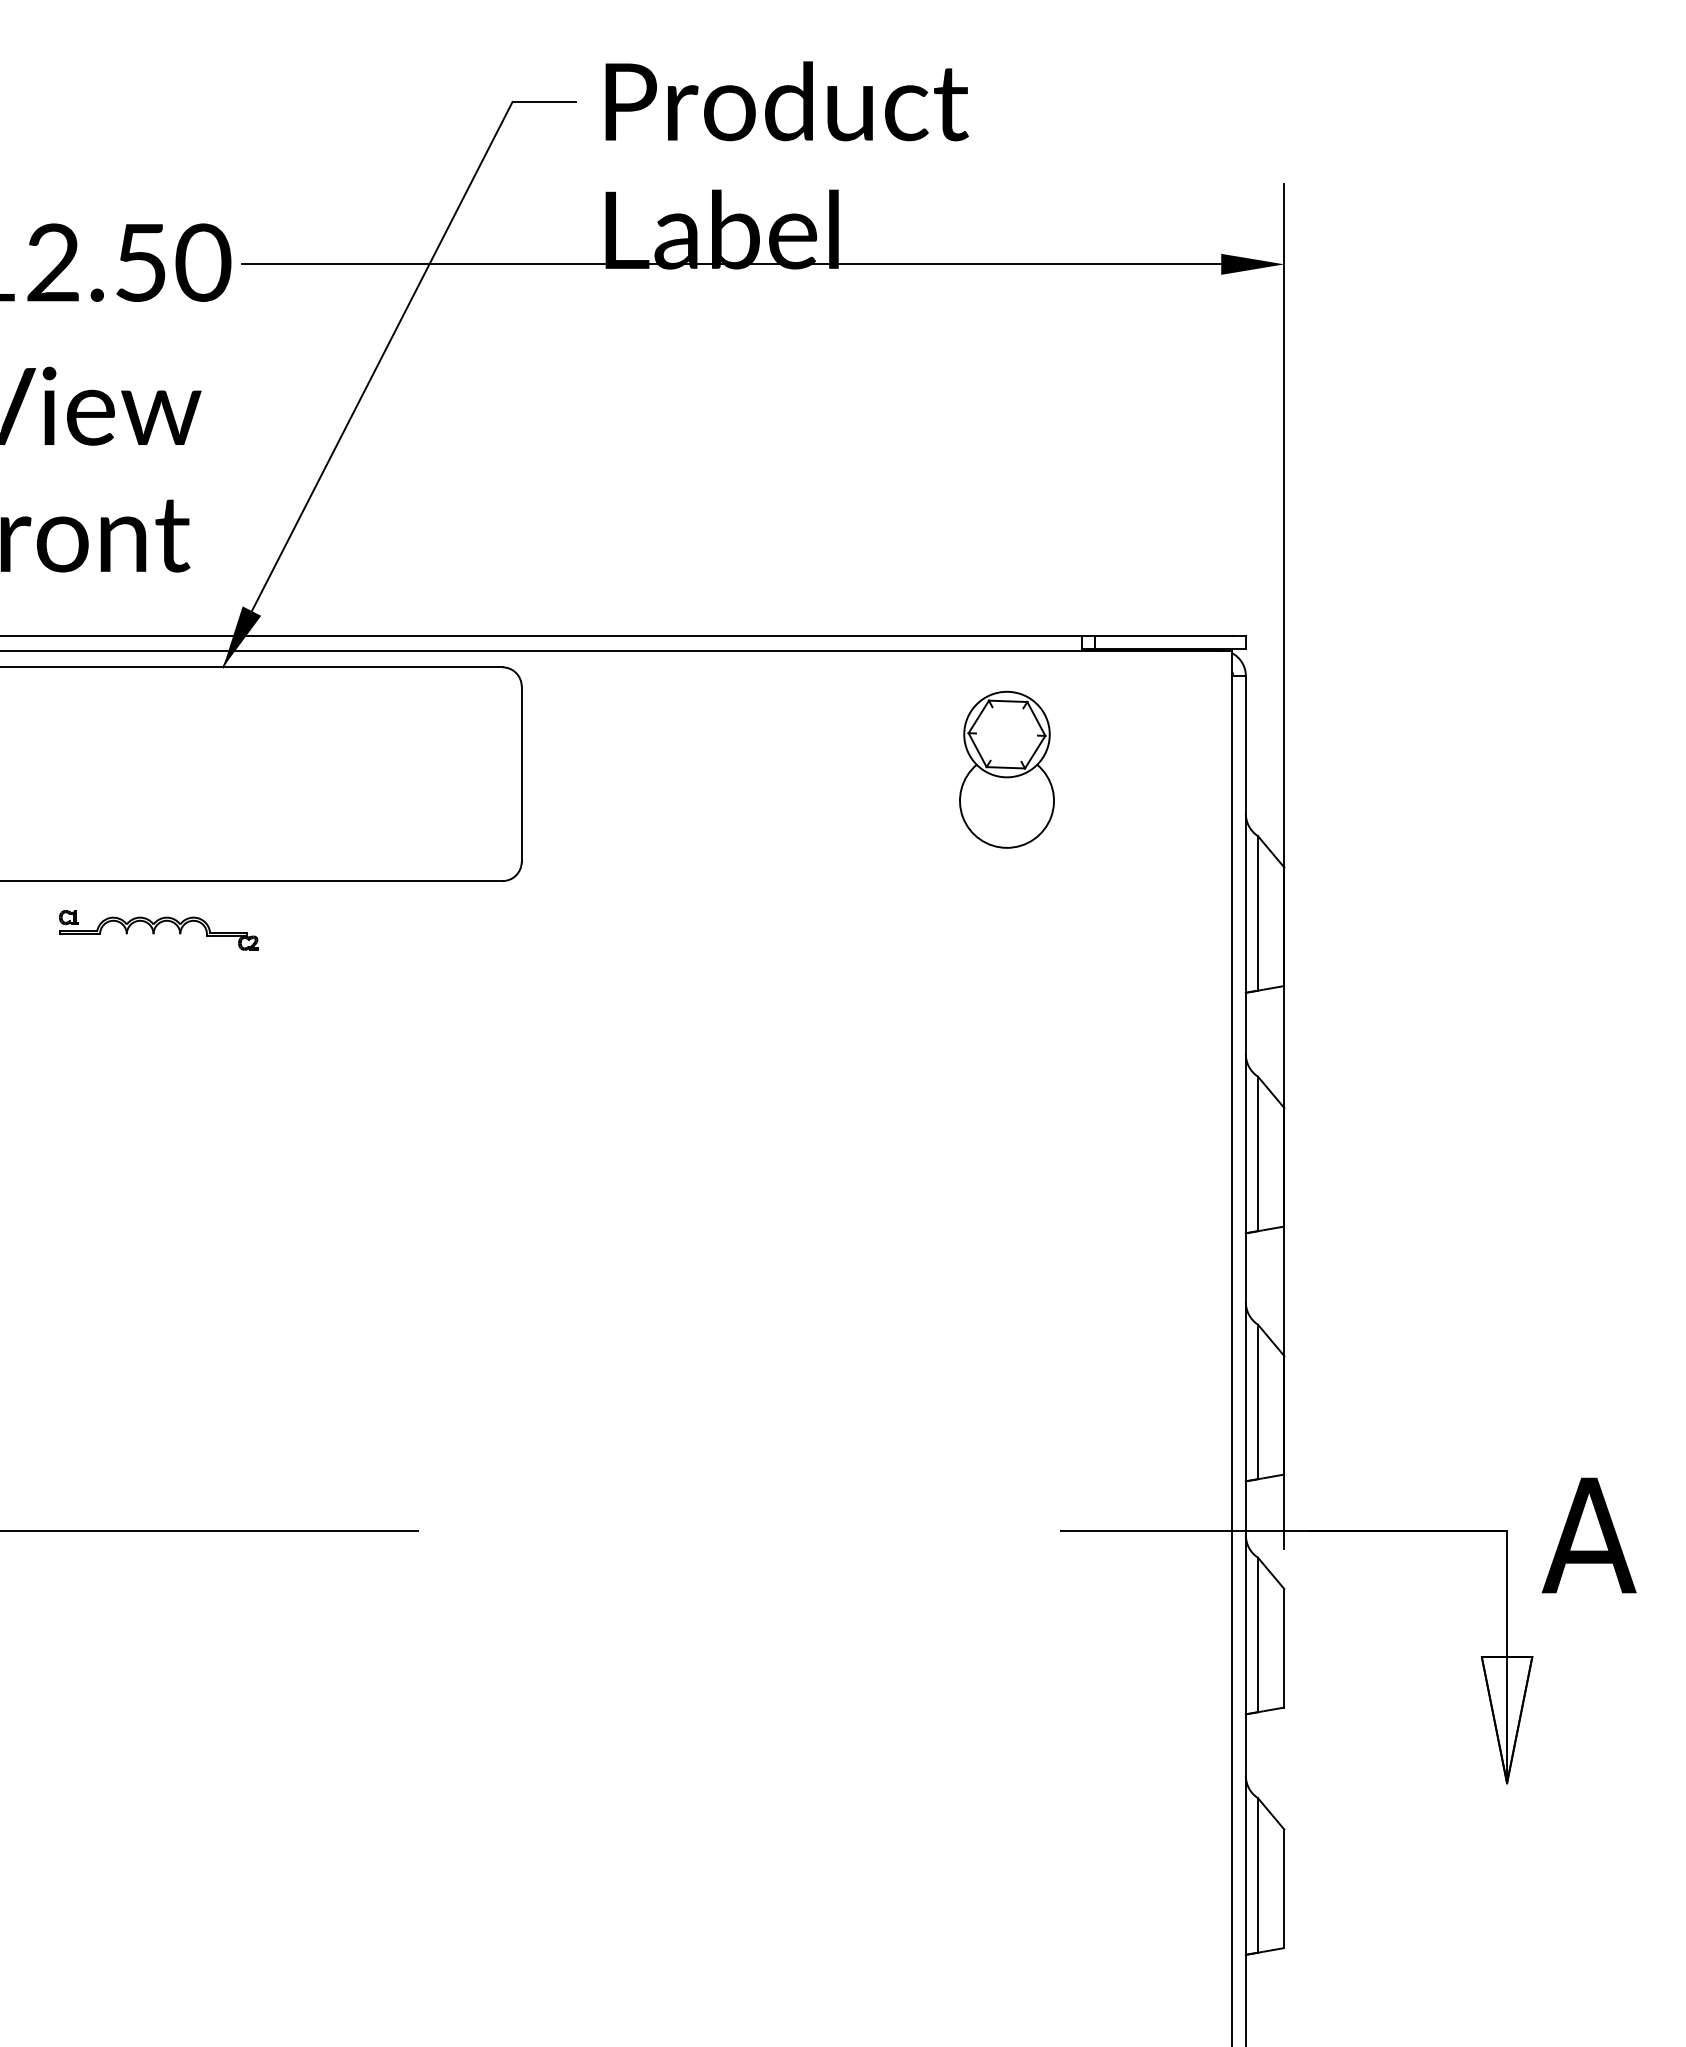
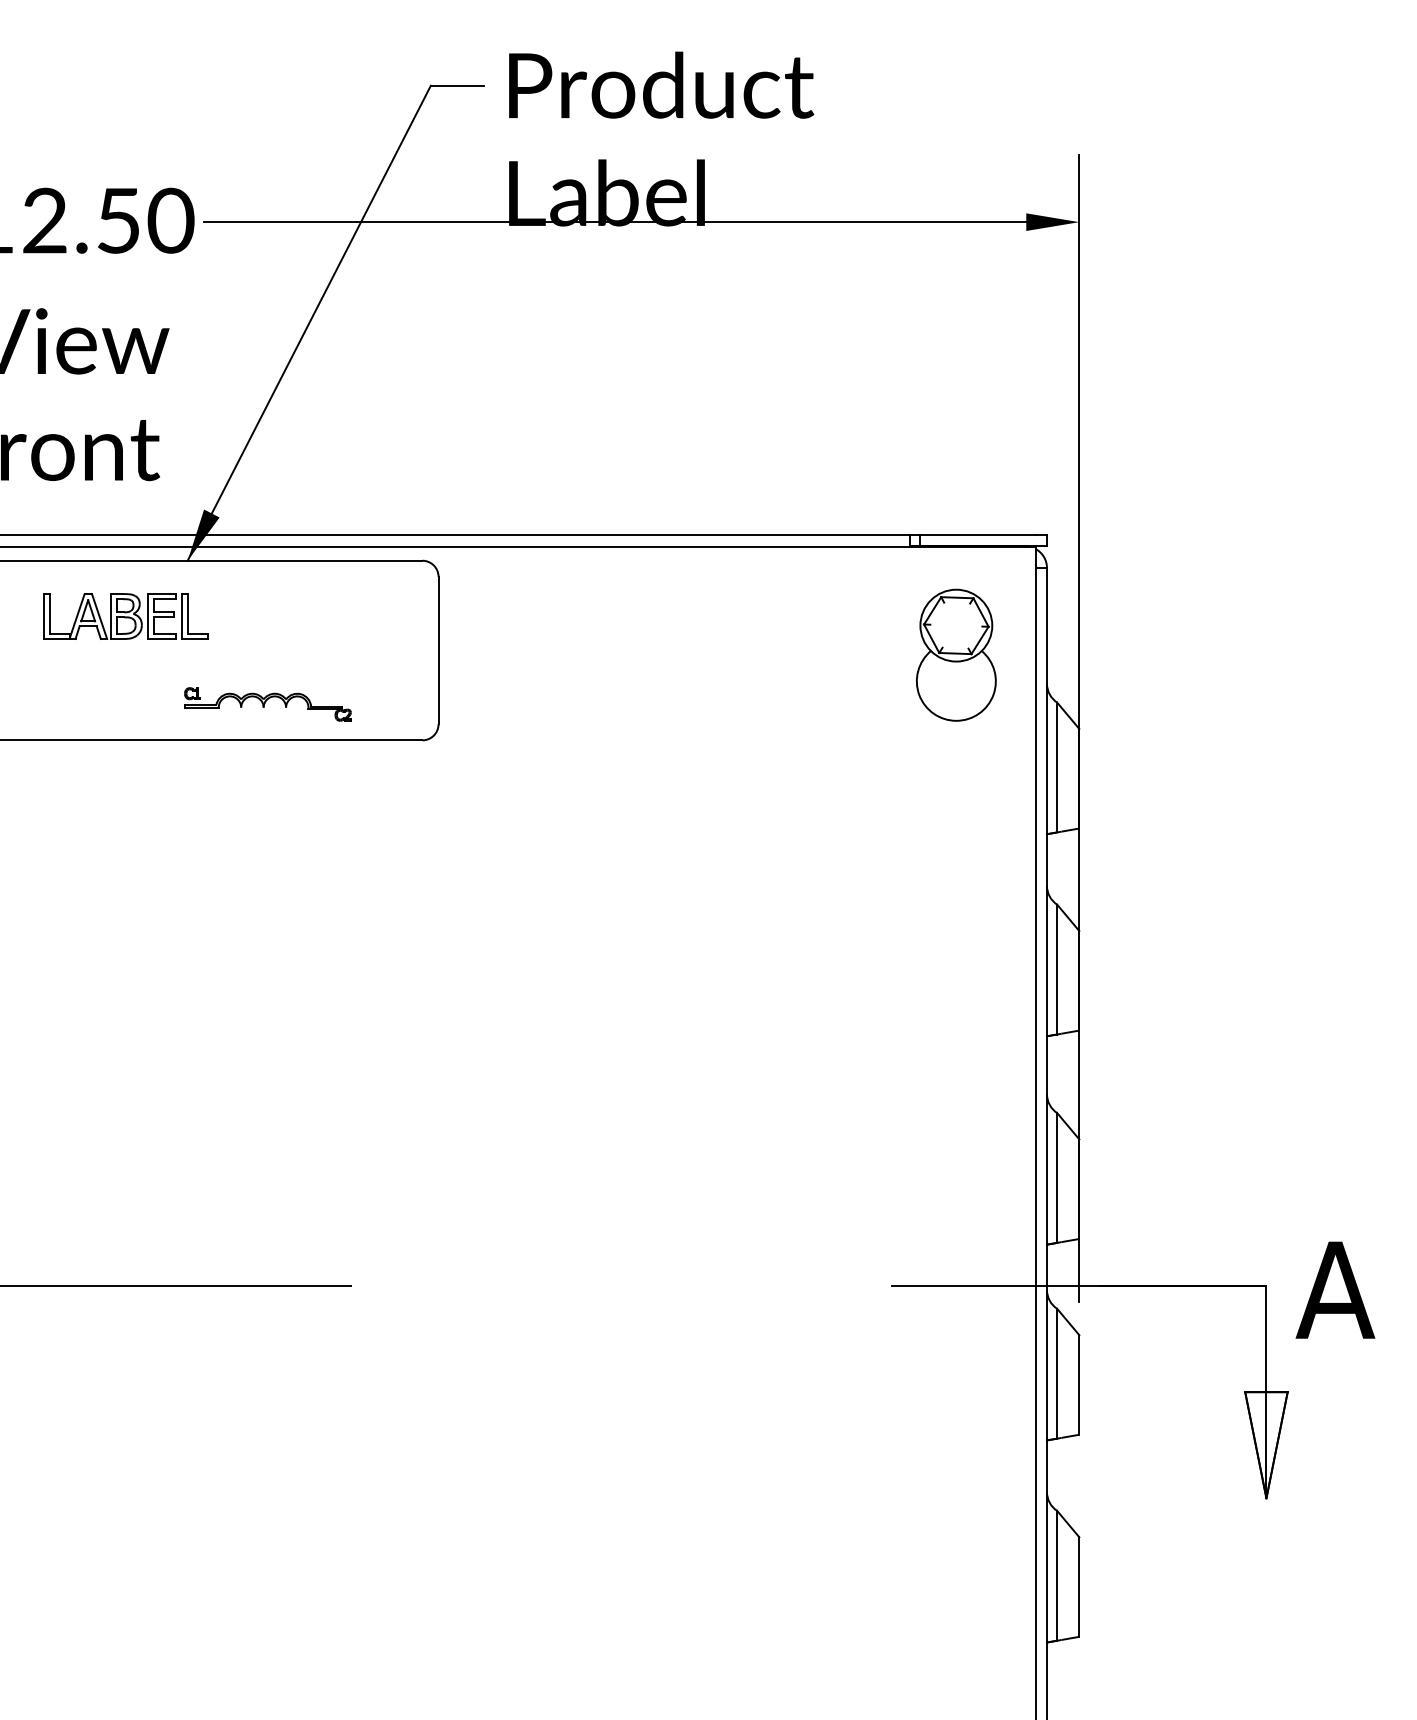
part: (149, 733) -> (125, 616), added
part: (1006, 769) -> (955, 654), moved
part: (158, 930) -> (267, 704), moved

